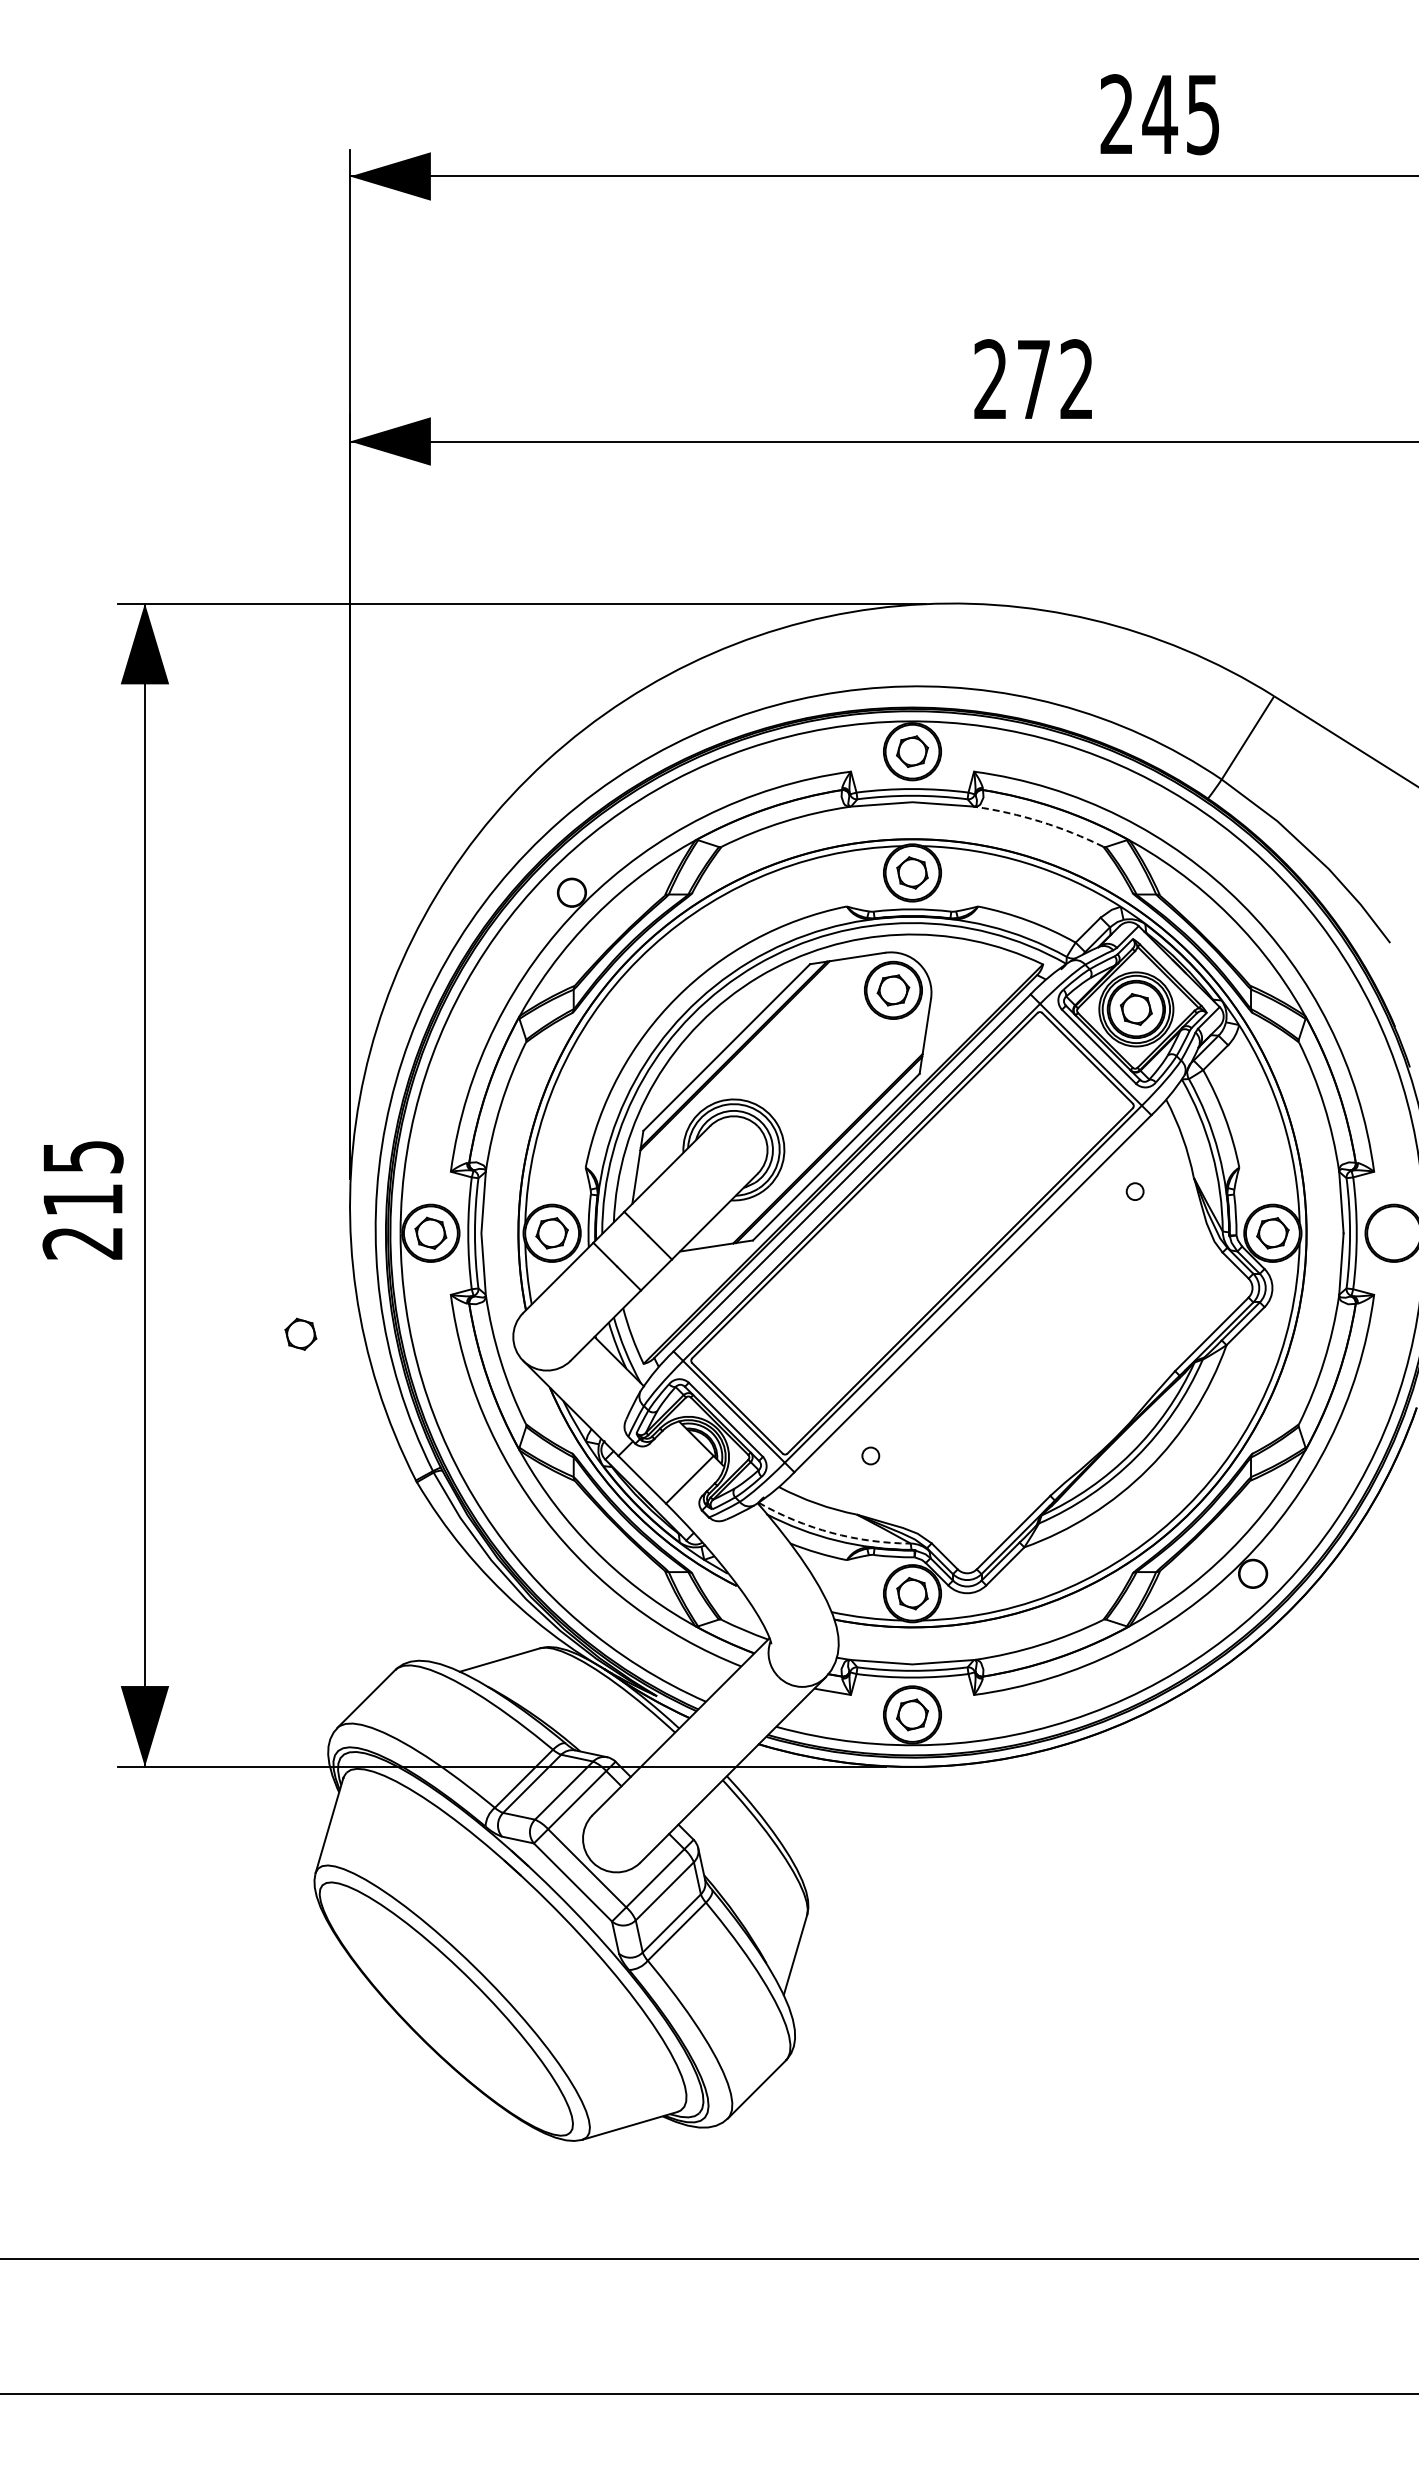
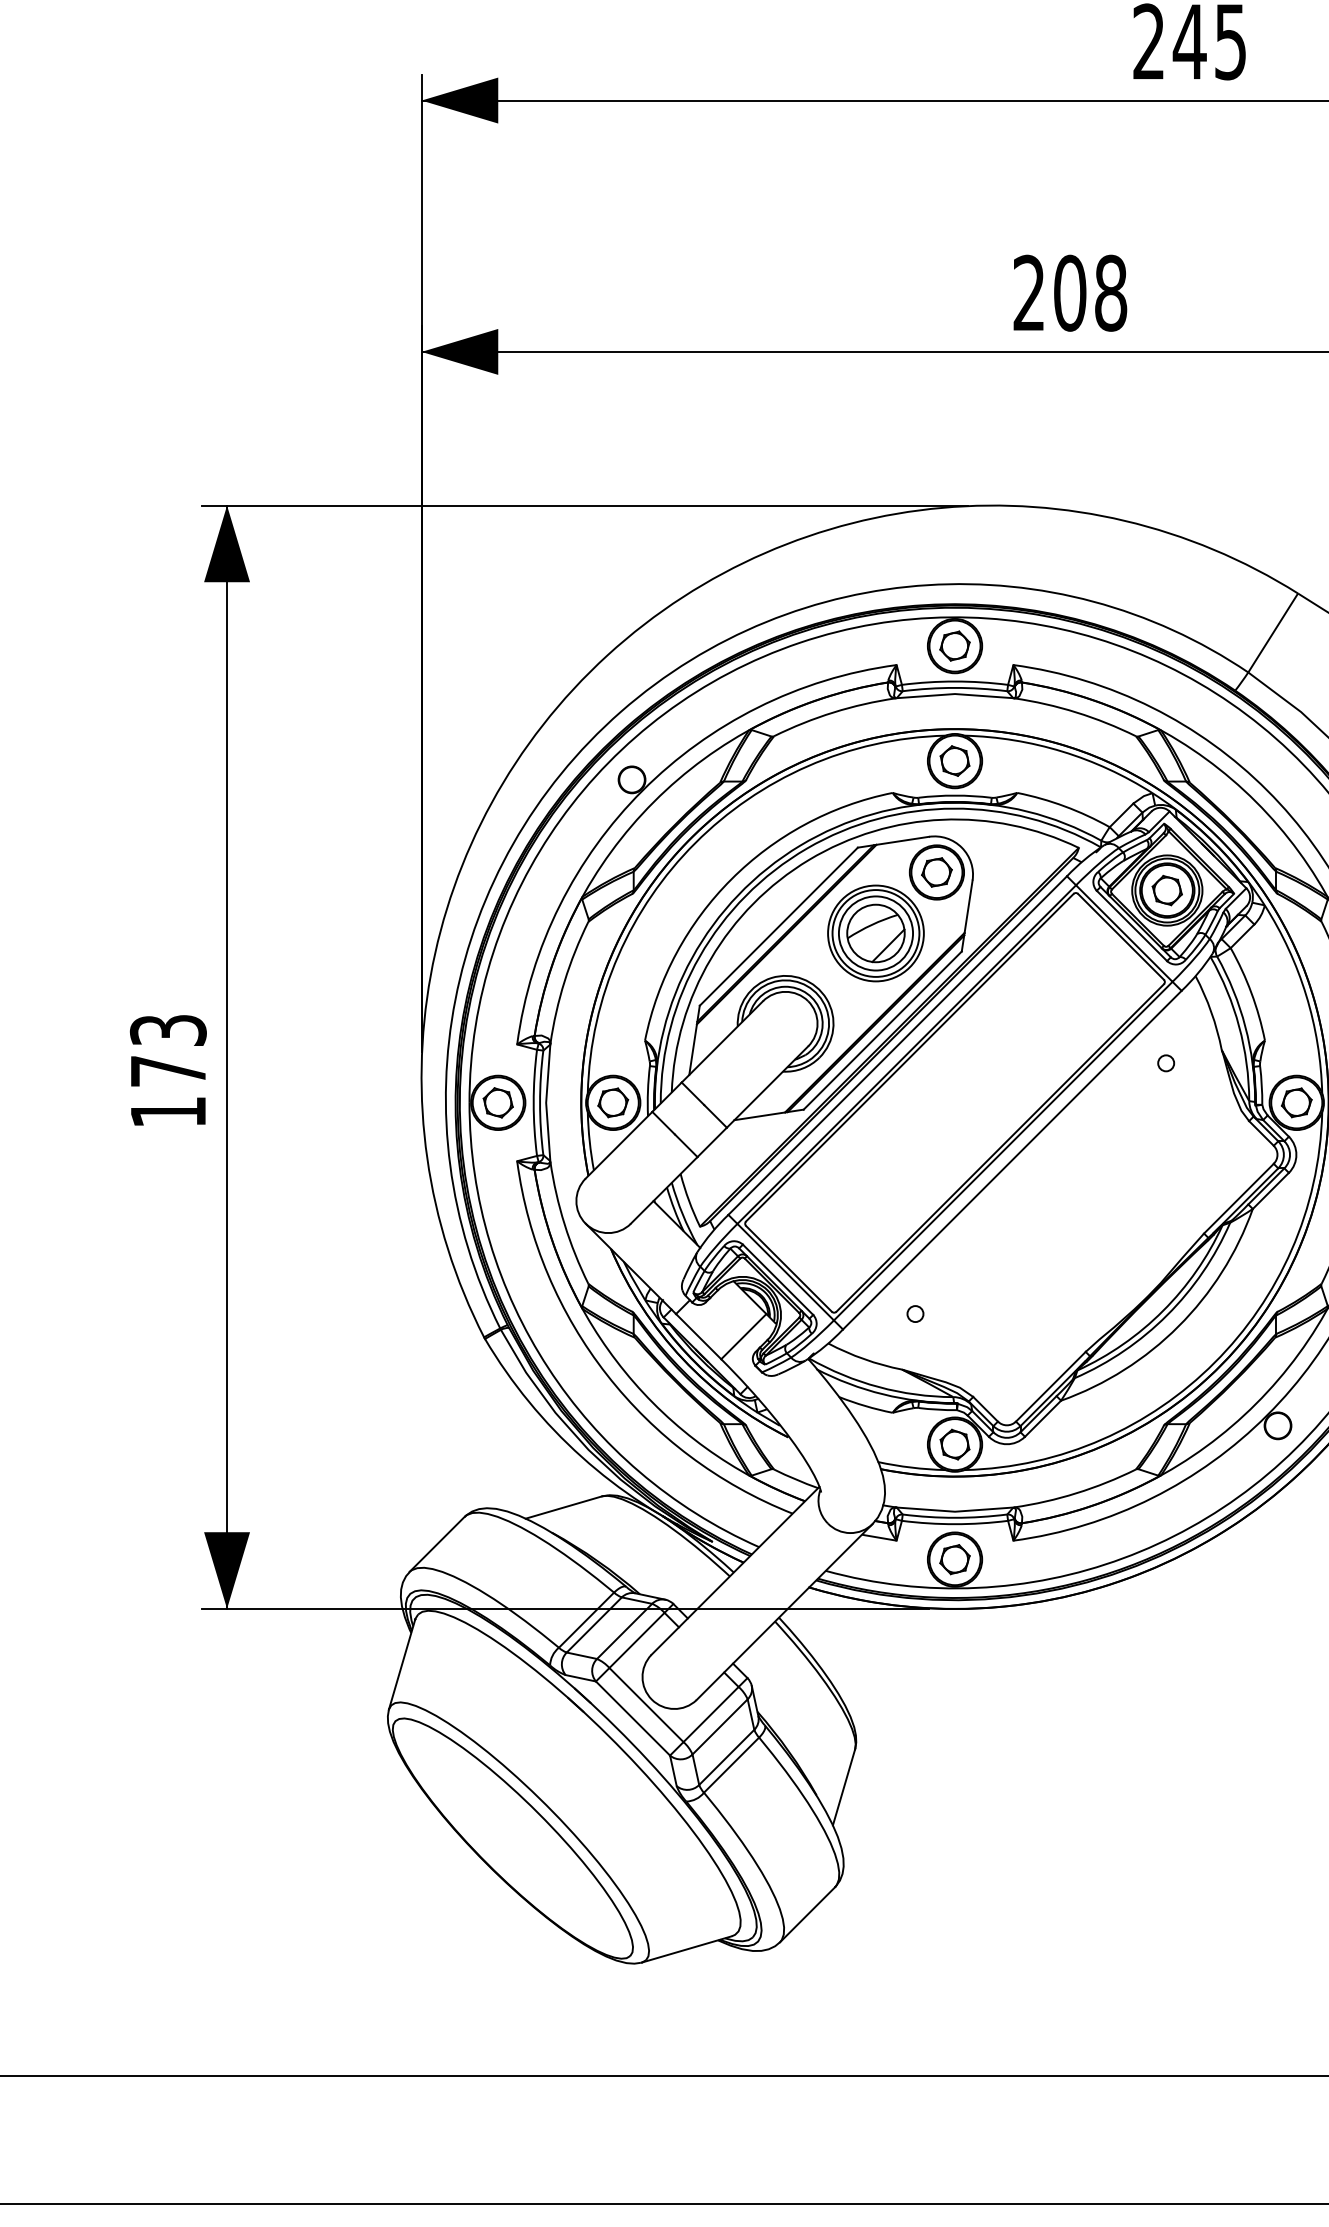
text: (1055, 379) -> (1090, 293), 272 -> 208
arc: (1040, 821) -> (1076, 712), dashed -> solid
part: (828, 1054) -> (875, 933), added
text: (82, 1199) -> (167, 1070), 215 -> 173
part: (300, 1333) -> (374, 1197), removed
arc: (832, 1532) -> (879, 1386), dashed -> solid

